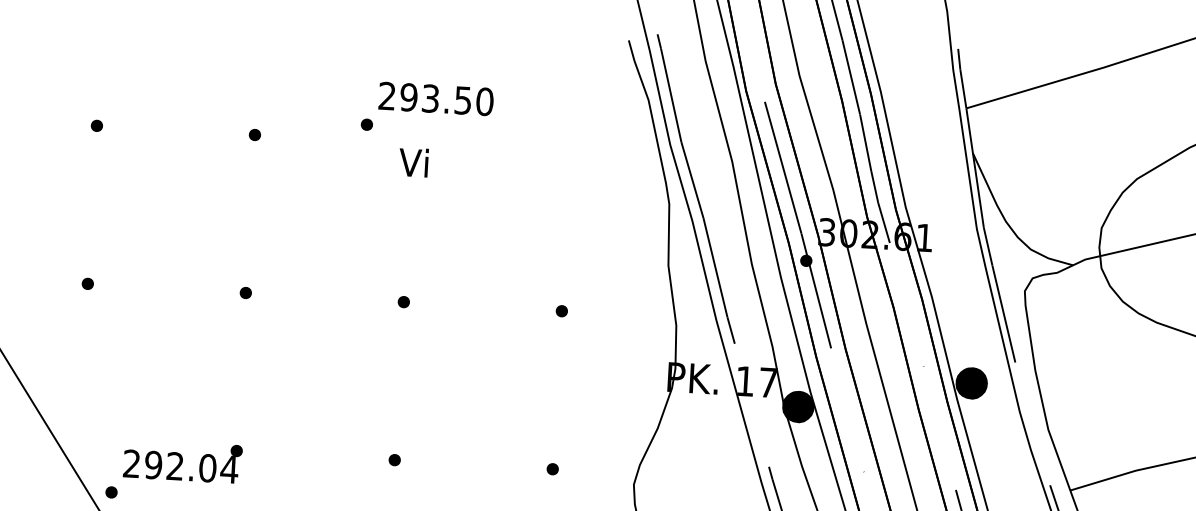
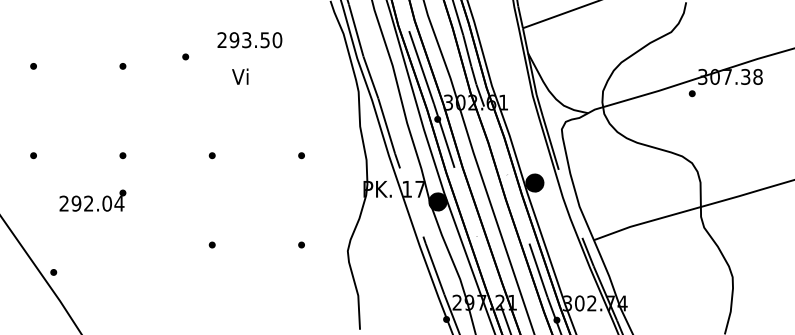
text: (435, 99) -> (249, 40), moved
text: (414, 162) -> (240, 76), moved
text: (182, 461) -> (92, 200), moved

